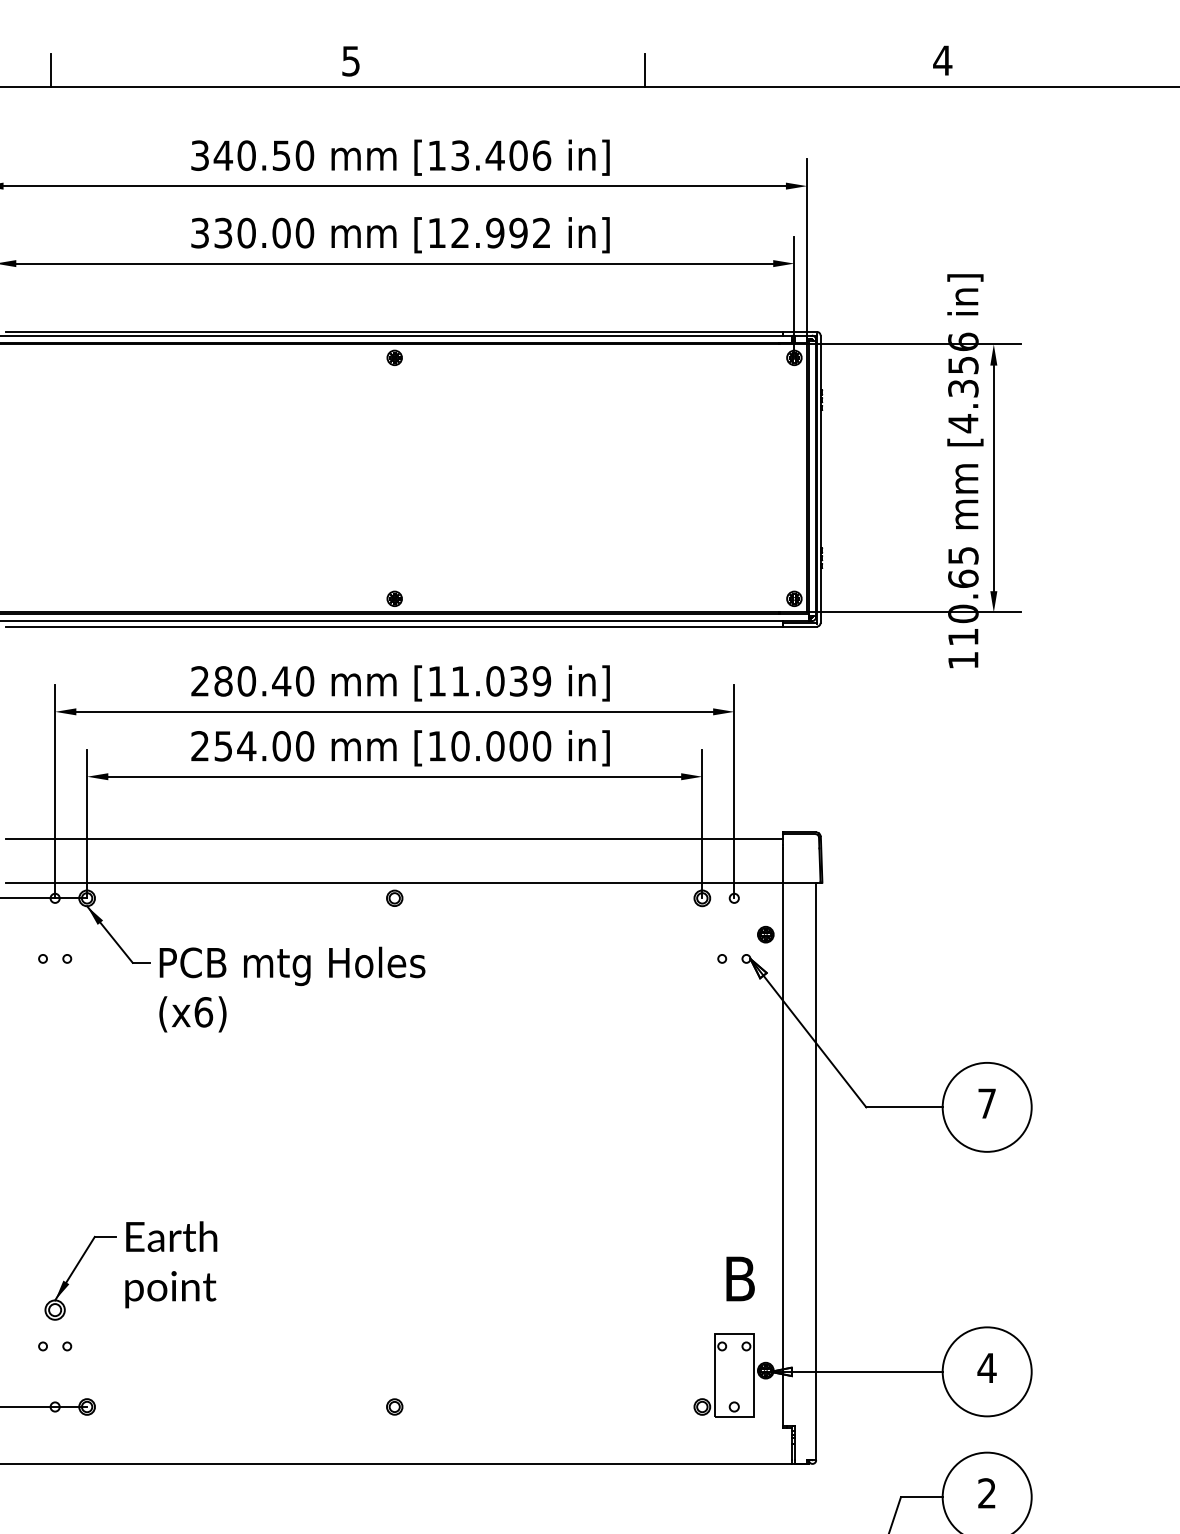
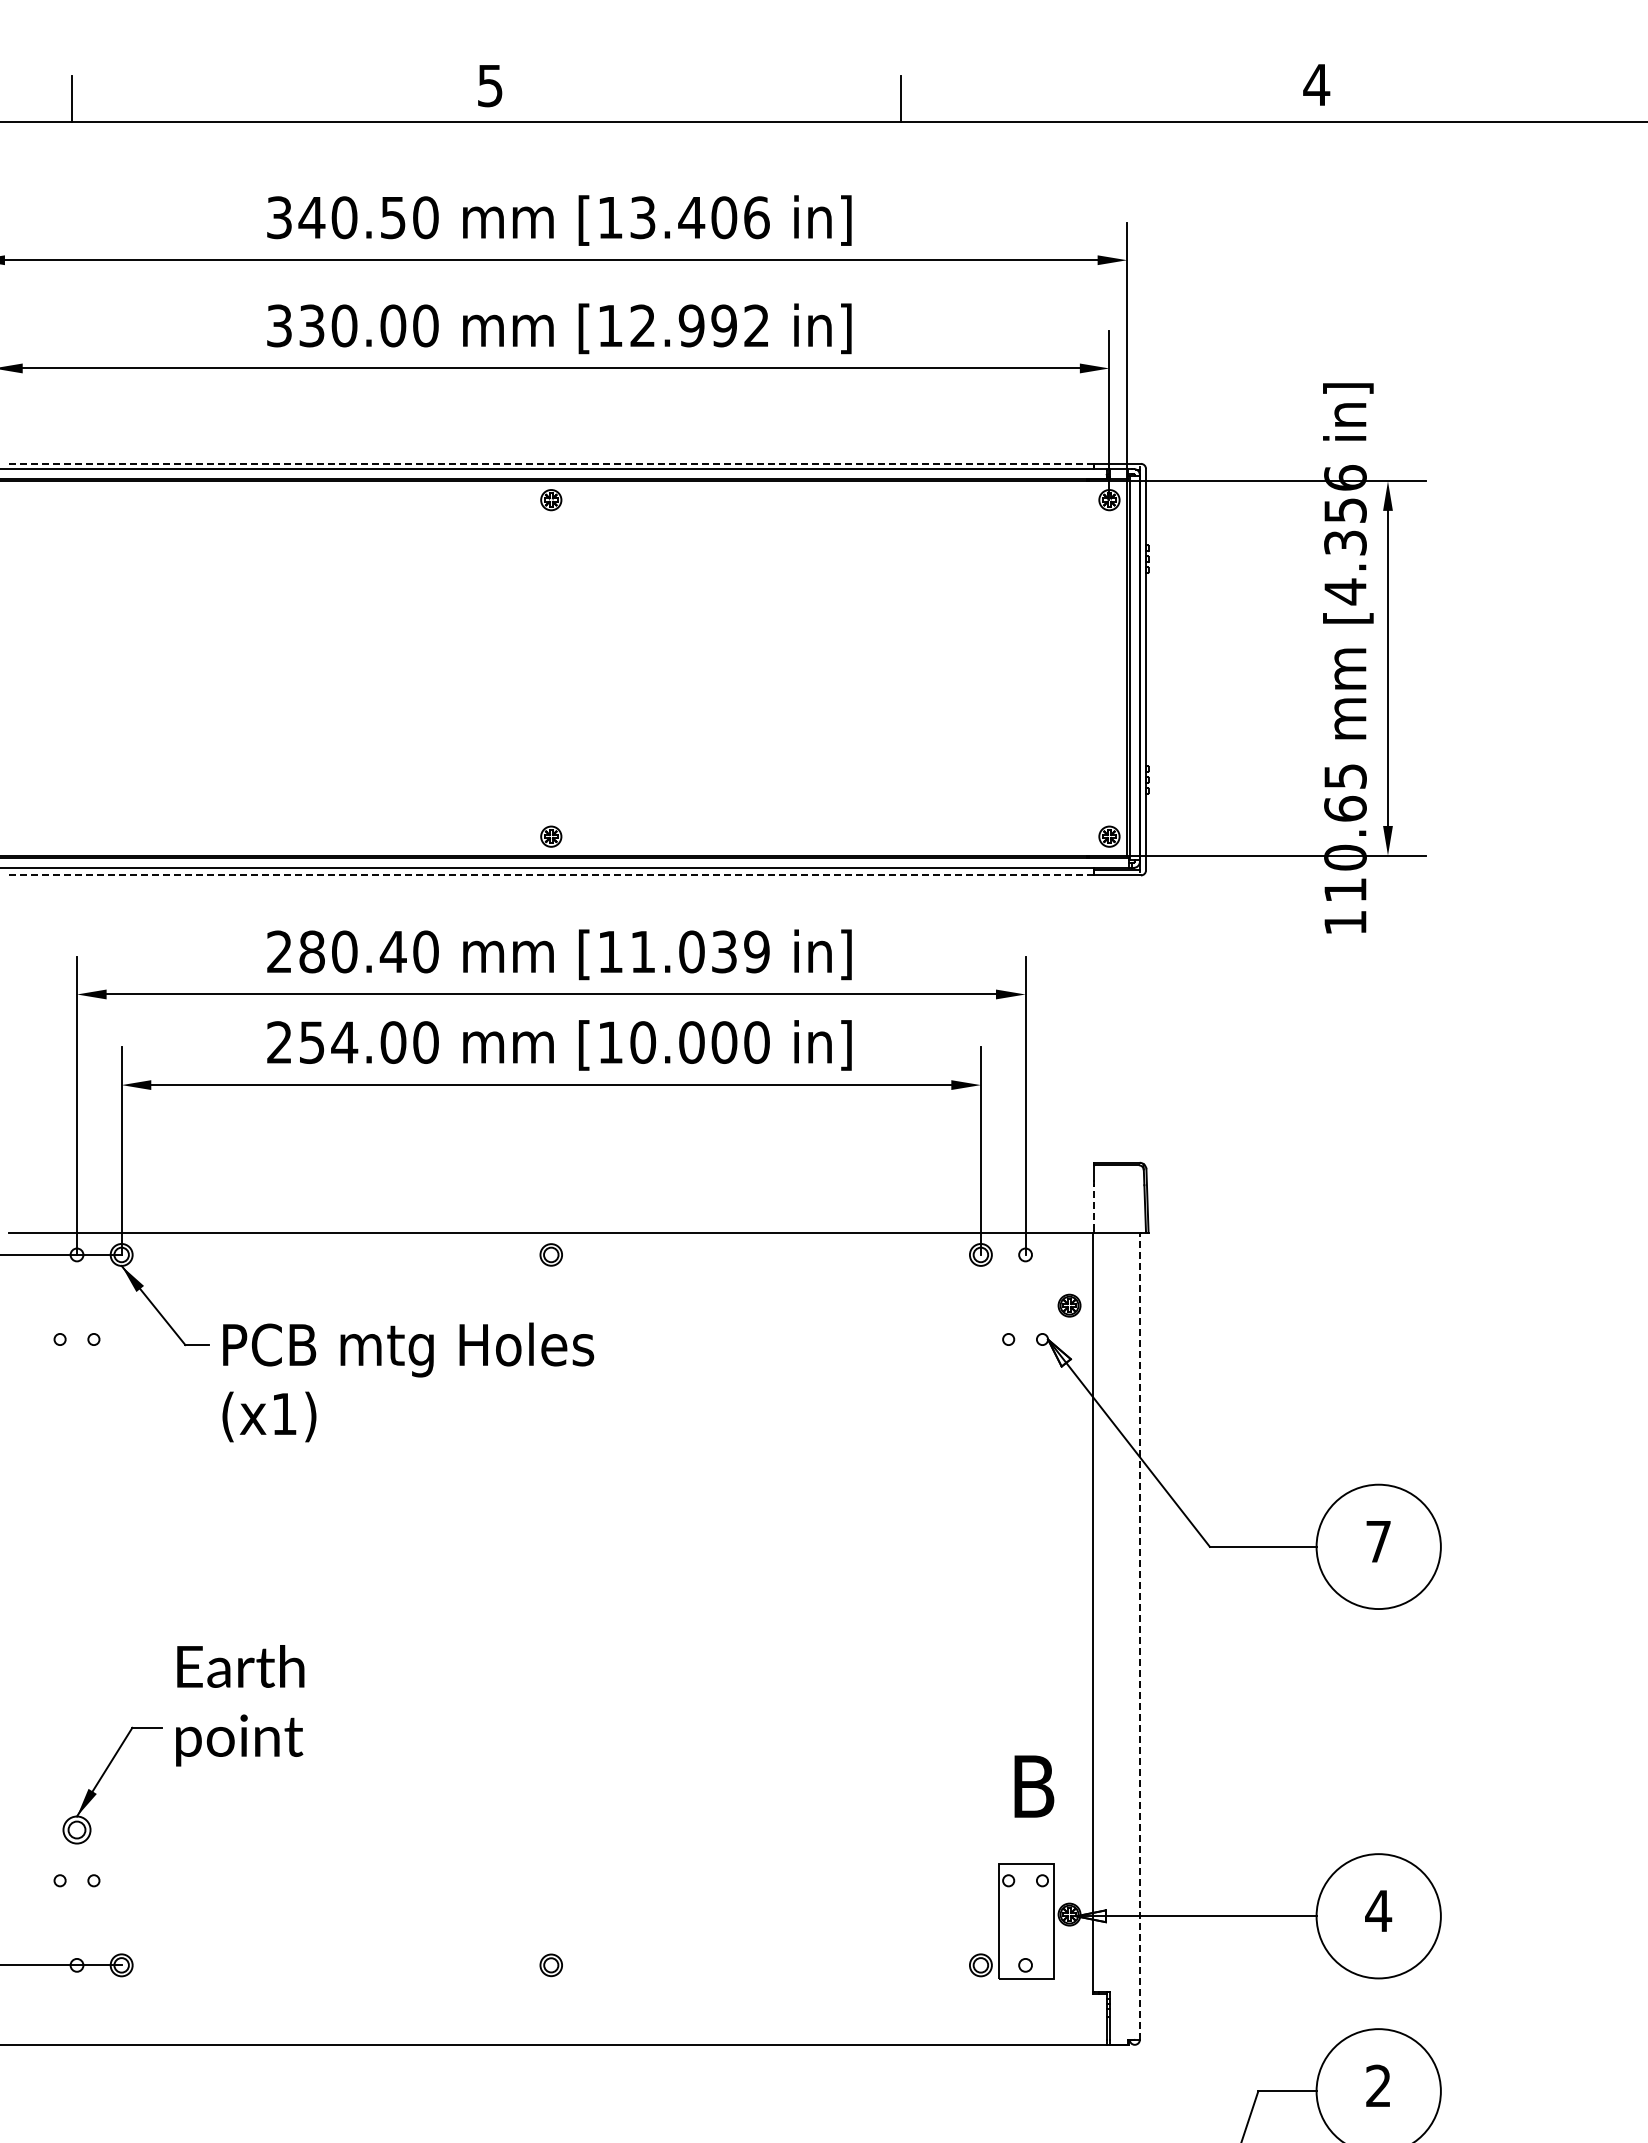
line: (394, 331) -> (551, 463), solid -> dashed
line: (394, 626) -> (550, 875), solid -> dashed
line: (394, 838) -> (550, 1171), removed
line: (782, 865) -> (1093, 1208), solid -> dashed
text: (203, 1011) -> (284, 1413), (x6) -> (x1)
line: (815, 1170) -> (1139, 1635), solid -> dashed
text: (171, 1264) -> (240, 1705), moved

